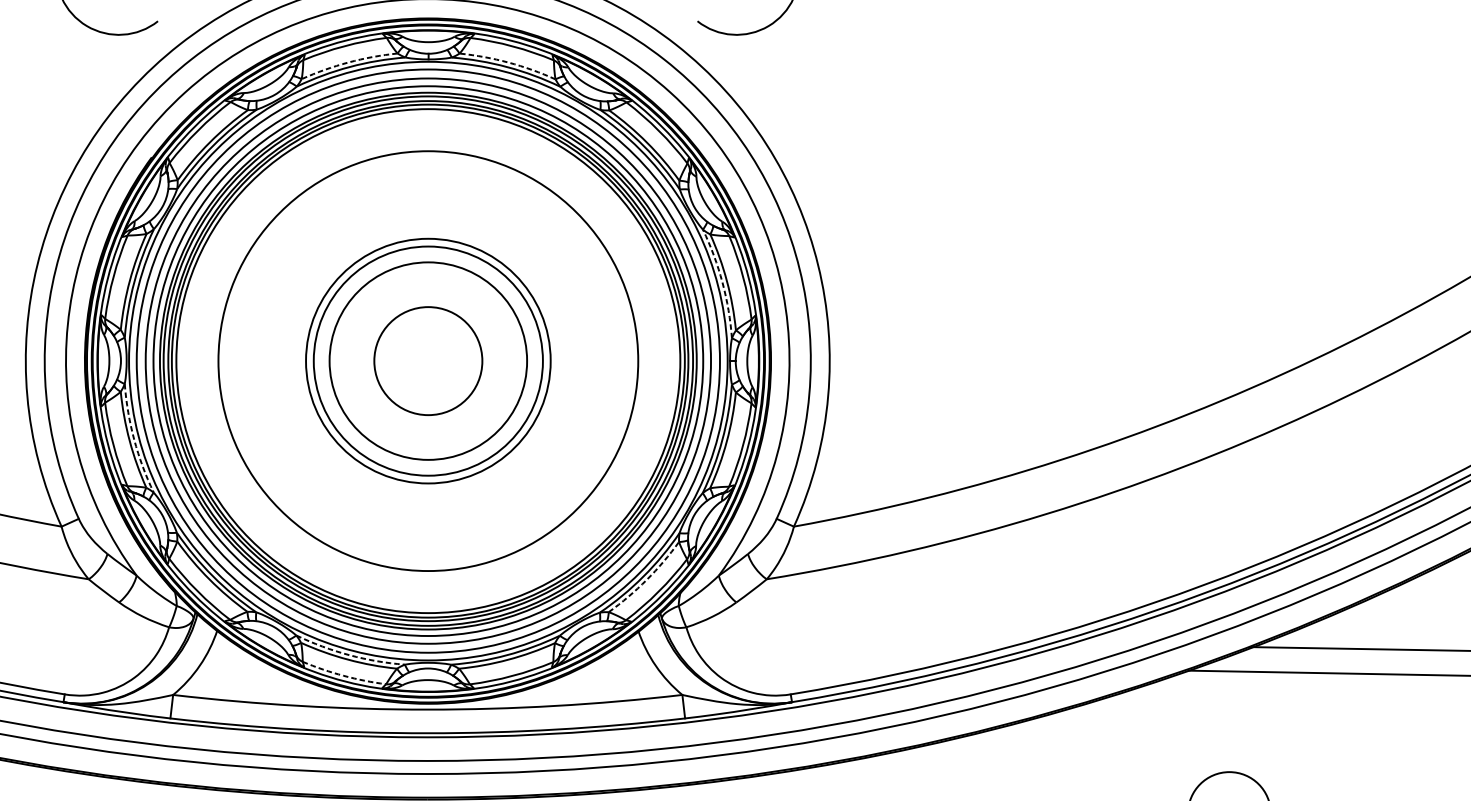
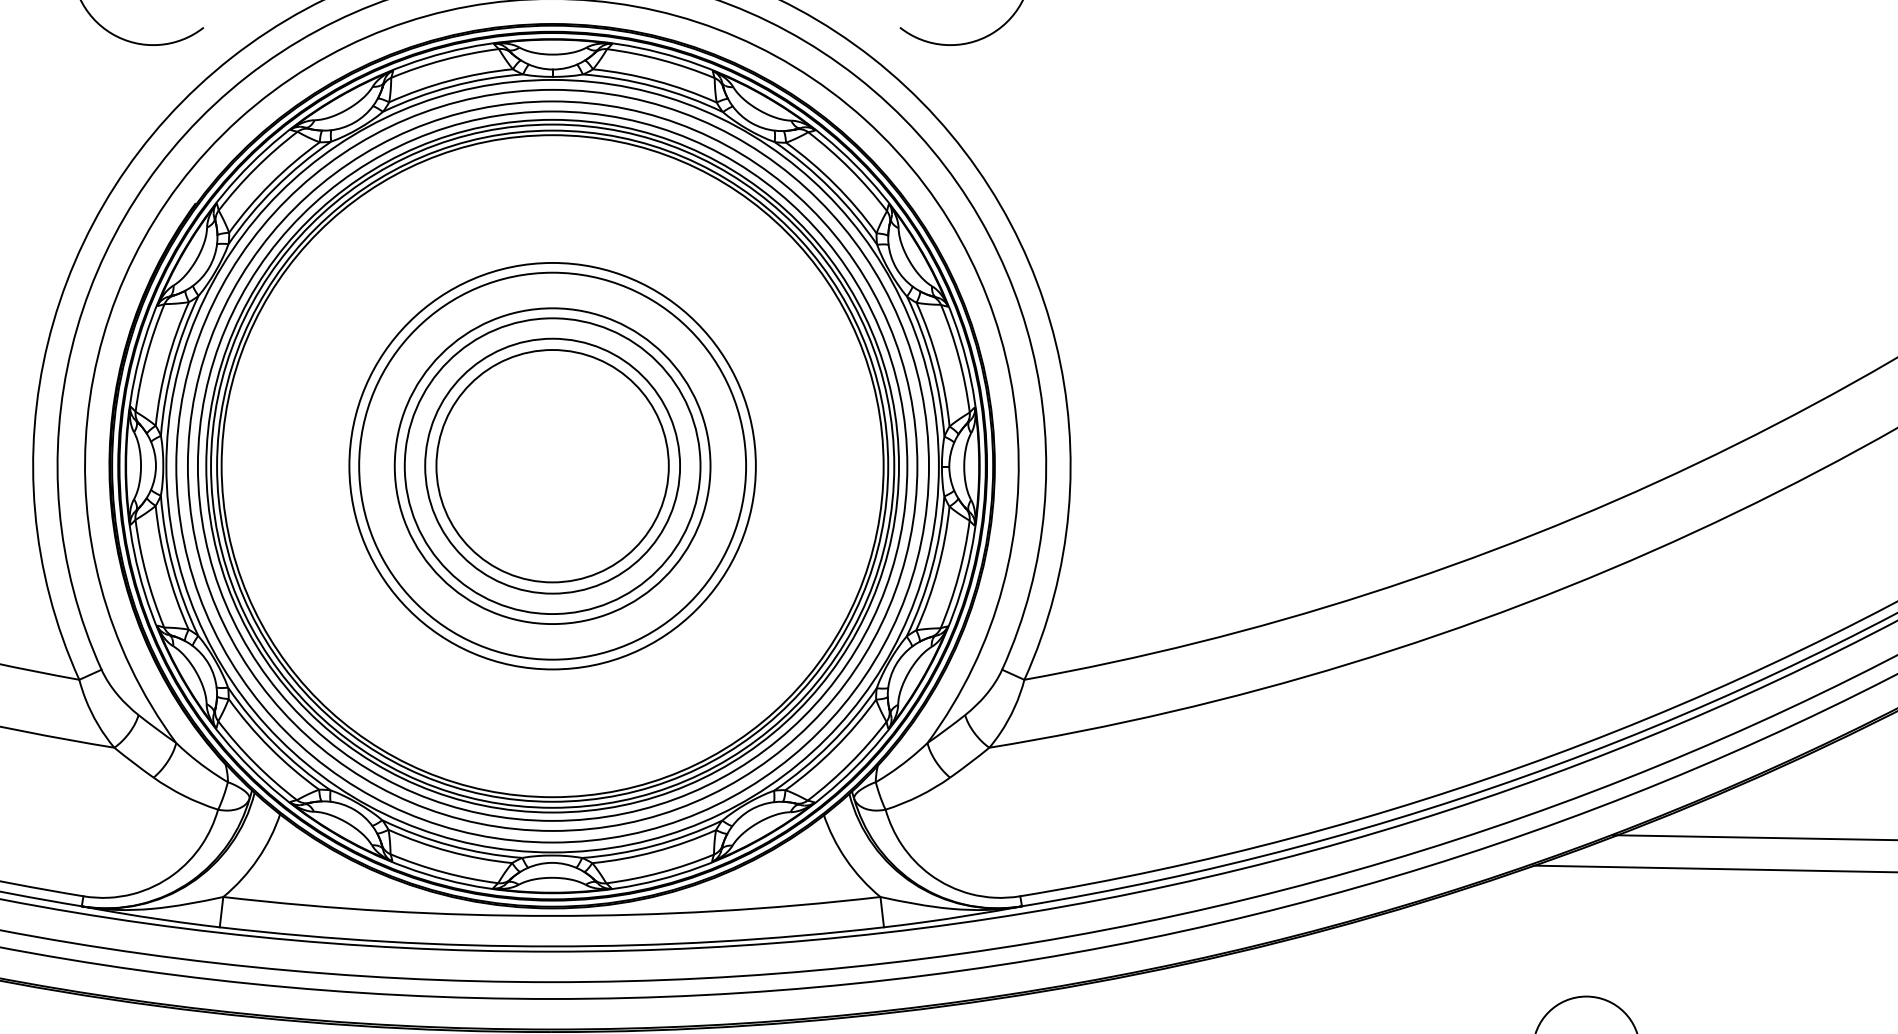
arc: (348, 62) -> (449, 80), dashed -> solid
arc: (508, 62) -> (656, 80), dashed -> solid
arc: (722, 282) -> (932, 364), dashed -> solid
circle: (428, 360) -> (552, 465), size x0.62
circle: (428, 360) -> (552, 465), size x0.71
circle: (428, 361) -> (552, 466), size x1.67
arc: (134, 439) -> (173, 567), dashed -> solid
arc: (646, 579) -> (834, 748), dashed -> solid
arc: (349, 655) -> (450, 845), dashed -> solid
arc: (343, 675) -> (443, 872), dashed -> solid

